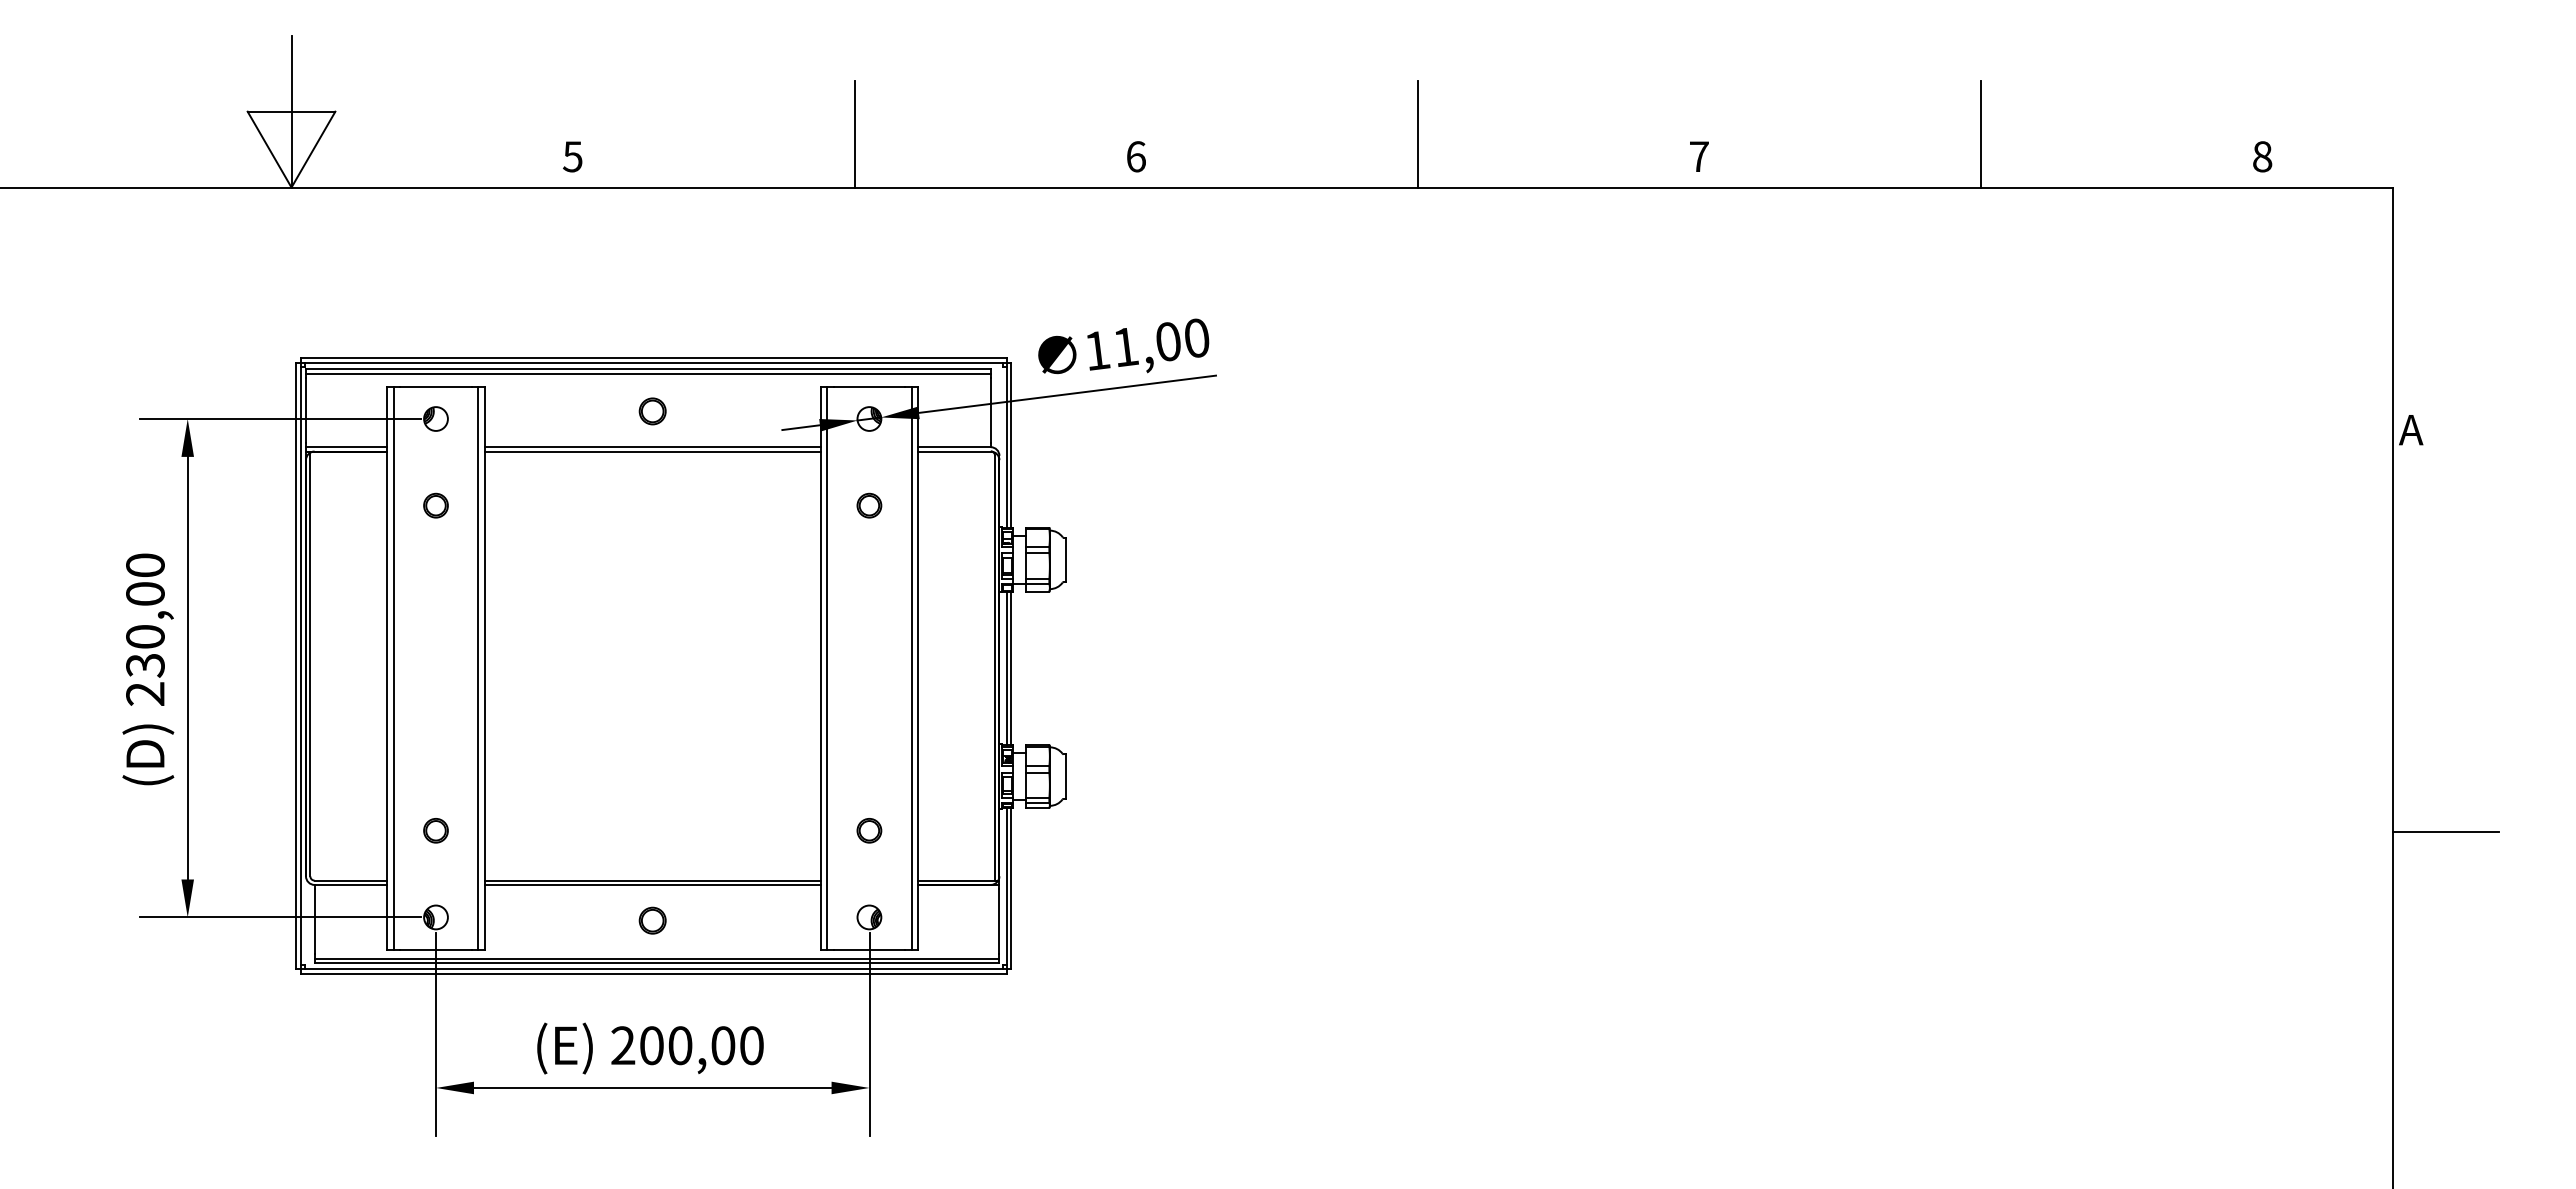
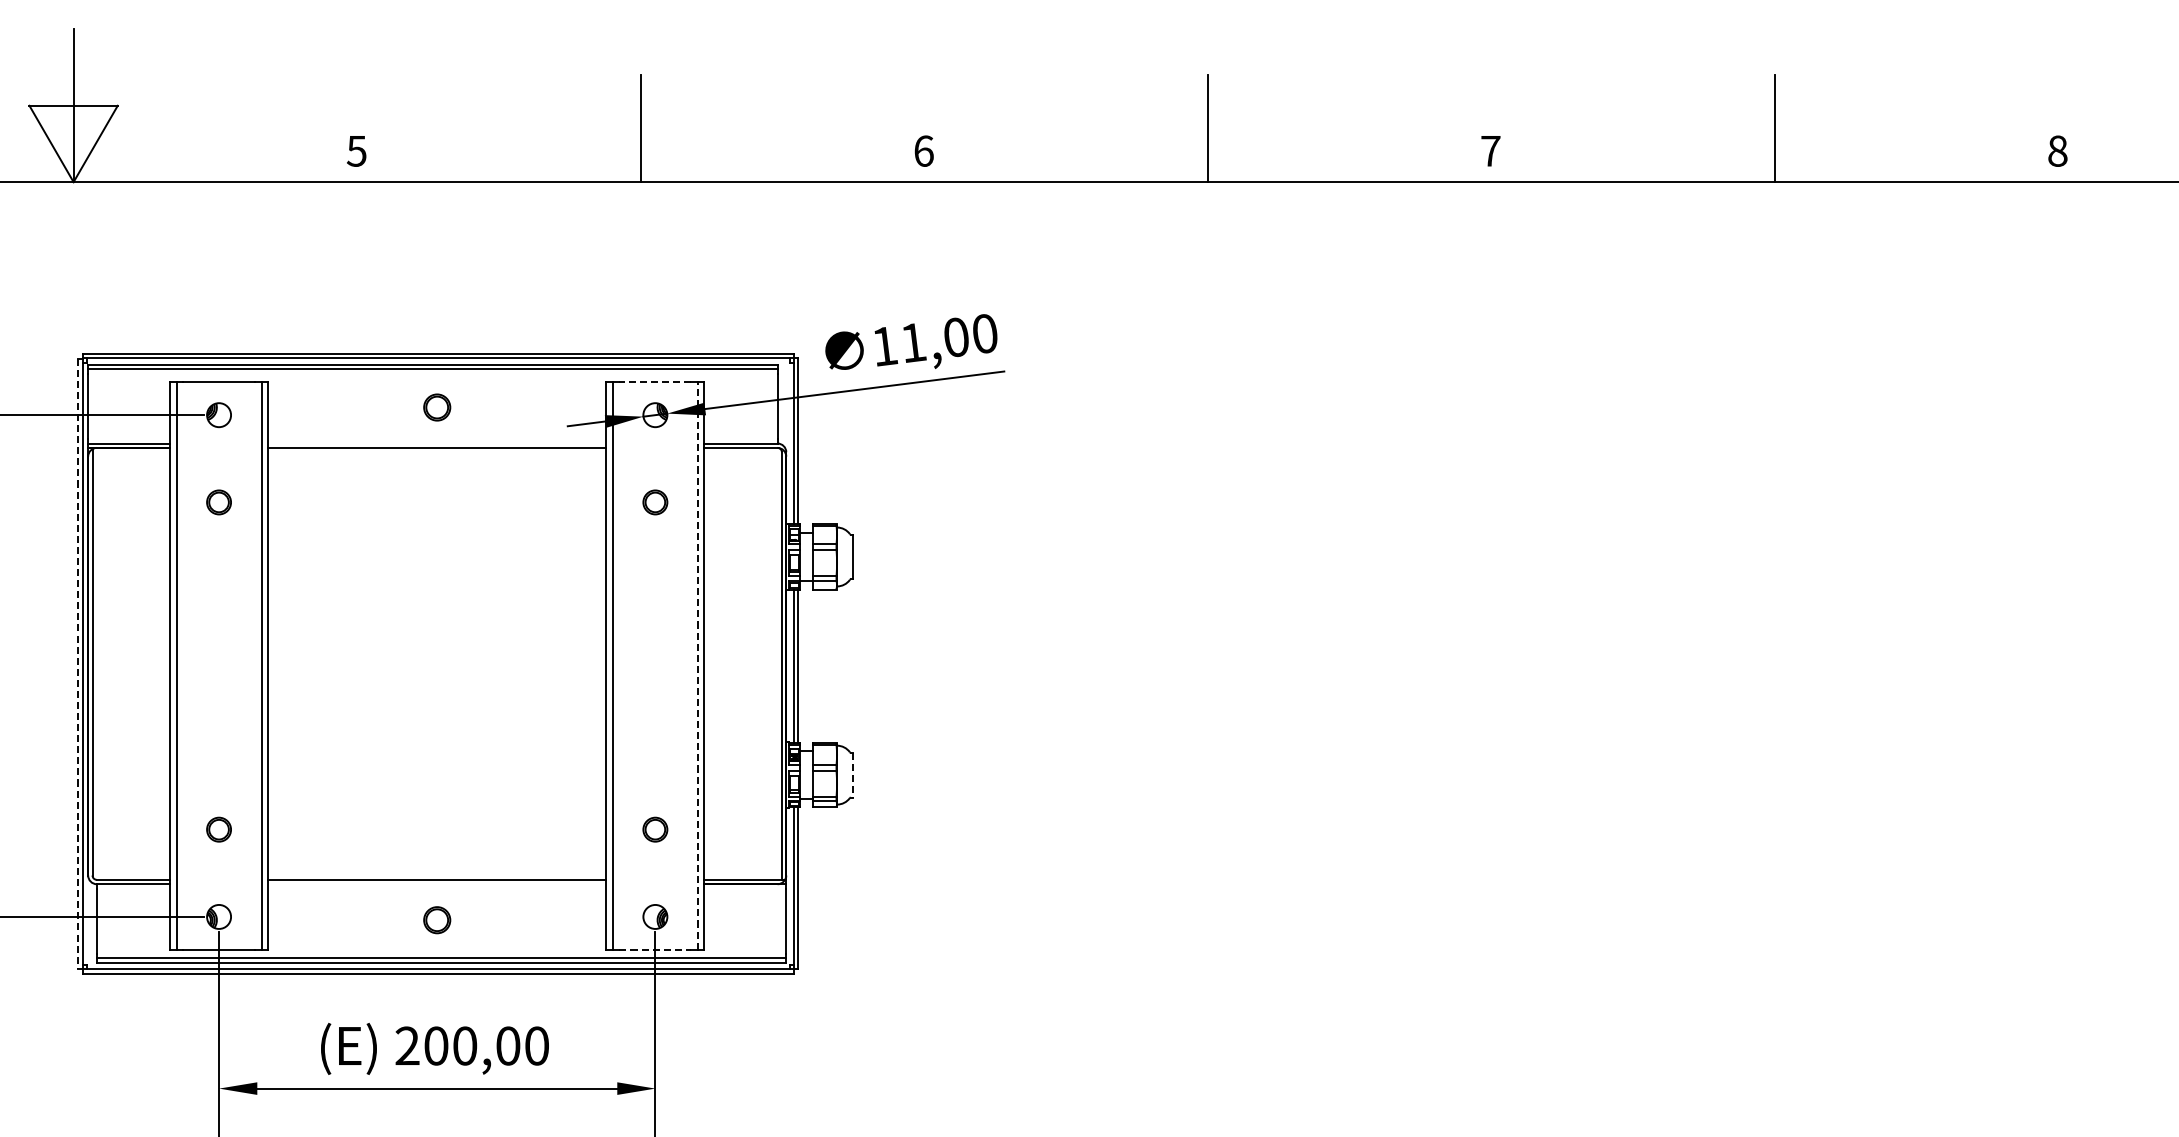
line: (869, 386) -> (655, 382), solid -> dashed
line: (652, 447) -> (437, 443), removed
line: (296, 666) -> (78, 664), solid -> dashed
line: (911, 668) -> (697, 666), solid -> dashed
line: (1065, 777) -> (852, 776), solid -> dashed
line: (652, 884) -> (437, 883), removed
line: (869, 949) -> (655, 949), solid -> dashed

